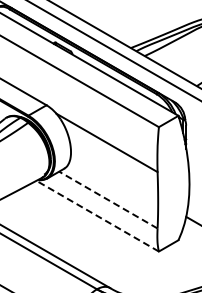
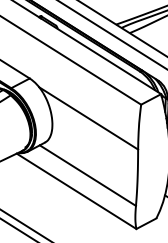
line: (108, 200) -> (87, 176), dashed -> solid
line: (97, 216) -> (76, 191), dashed -> solid

